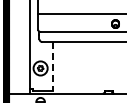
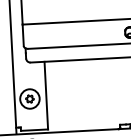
line: (52, 66) -> (46, 95), dashed -> solid

